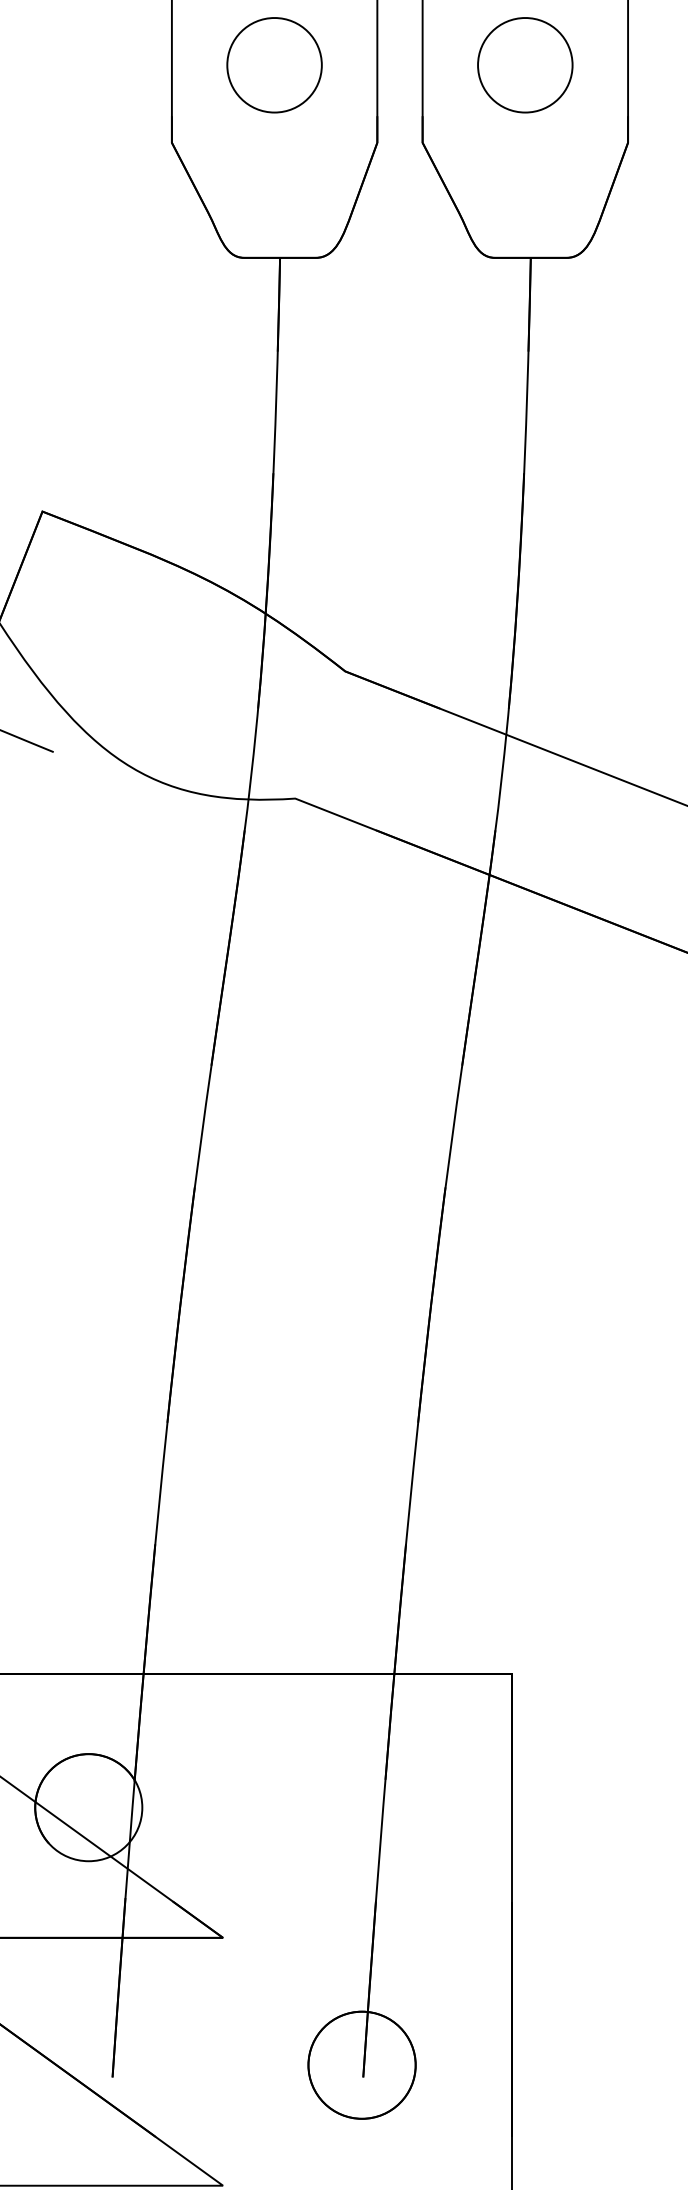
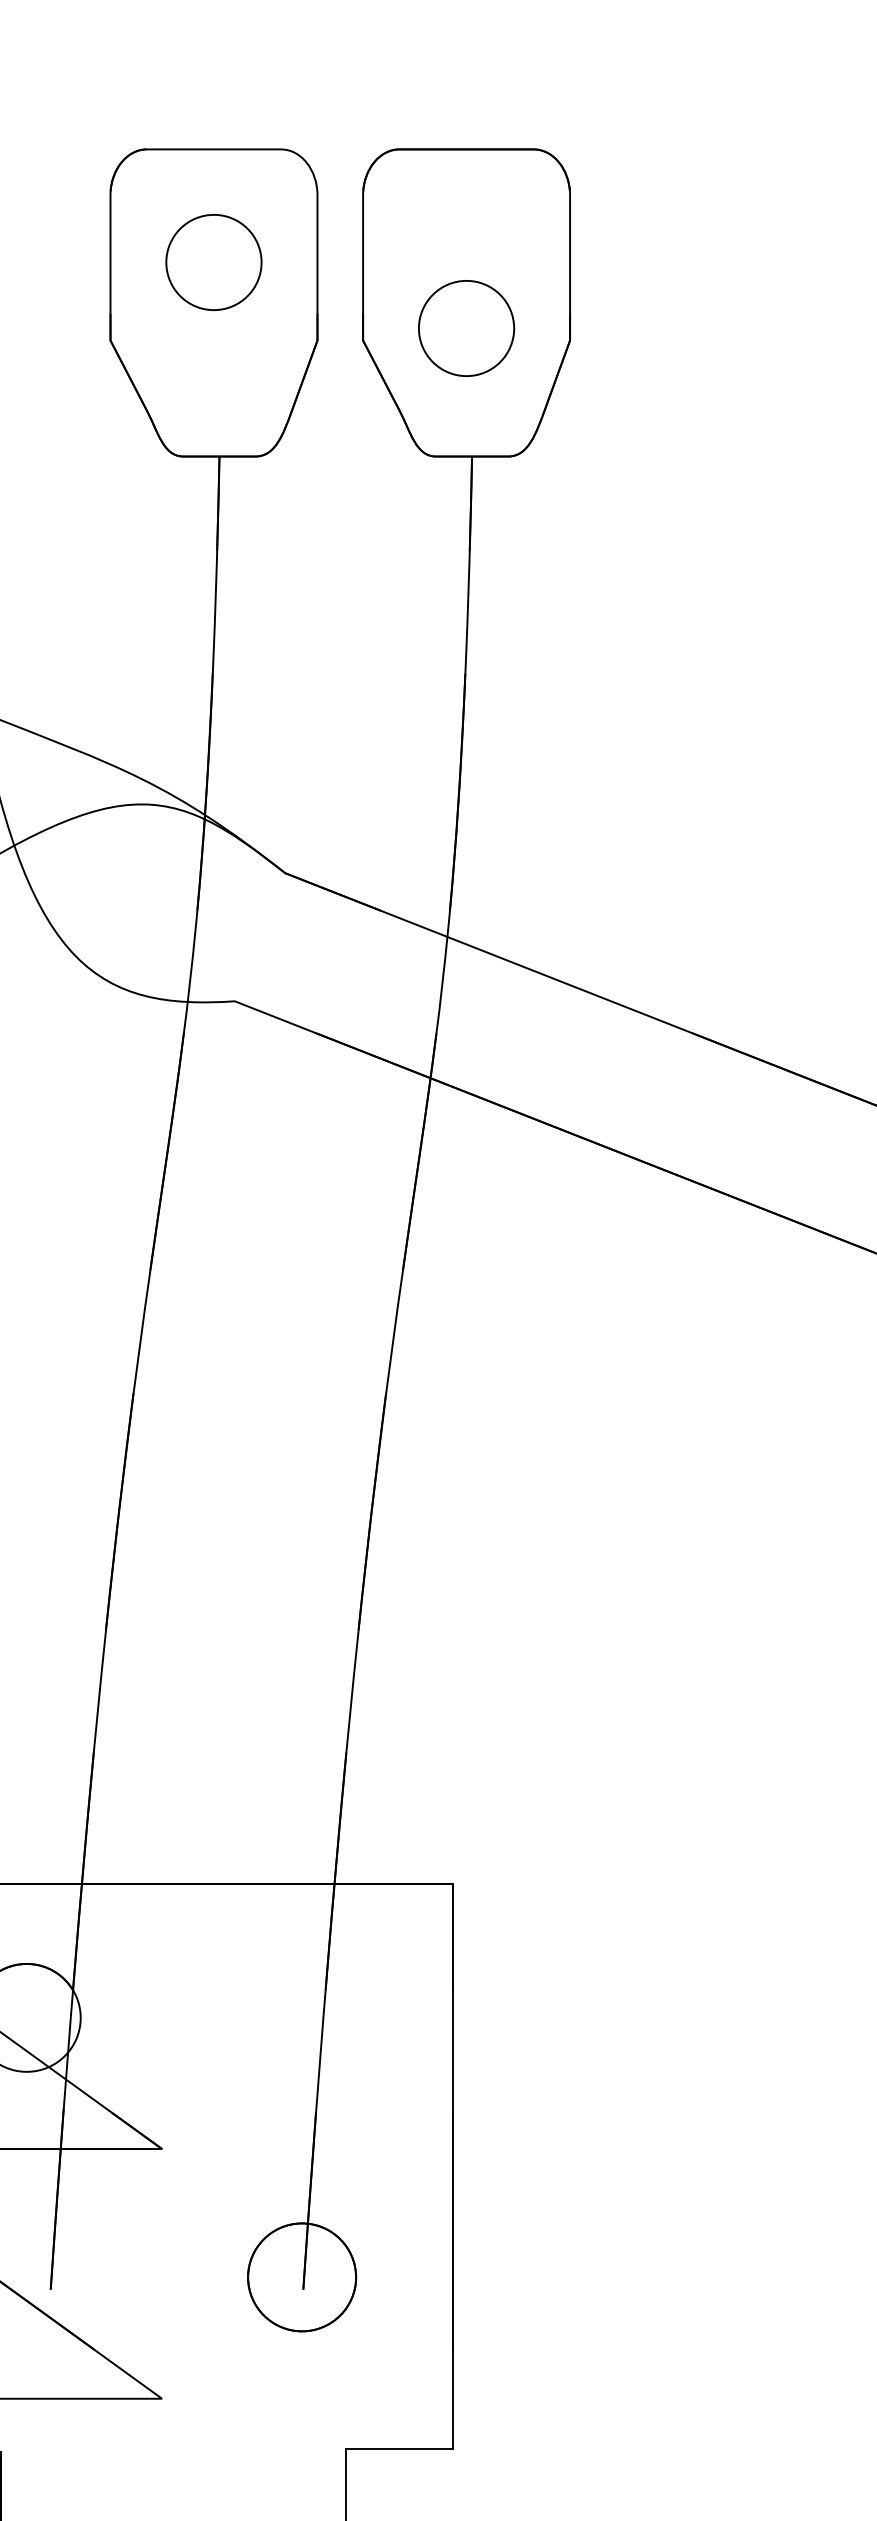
part: (525, 65) -> (466, 328), moved

